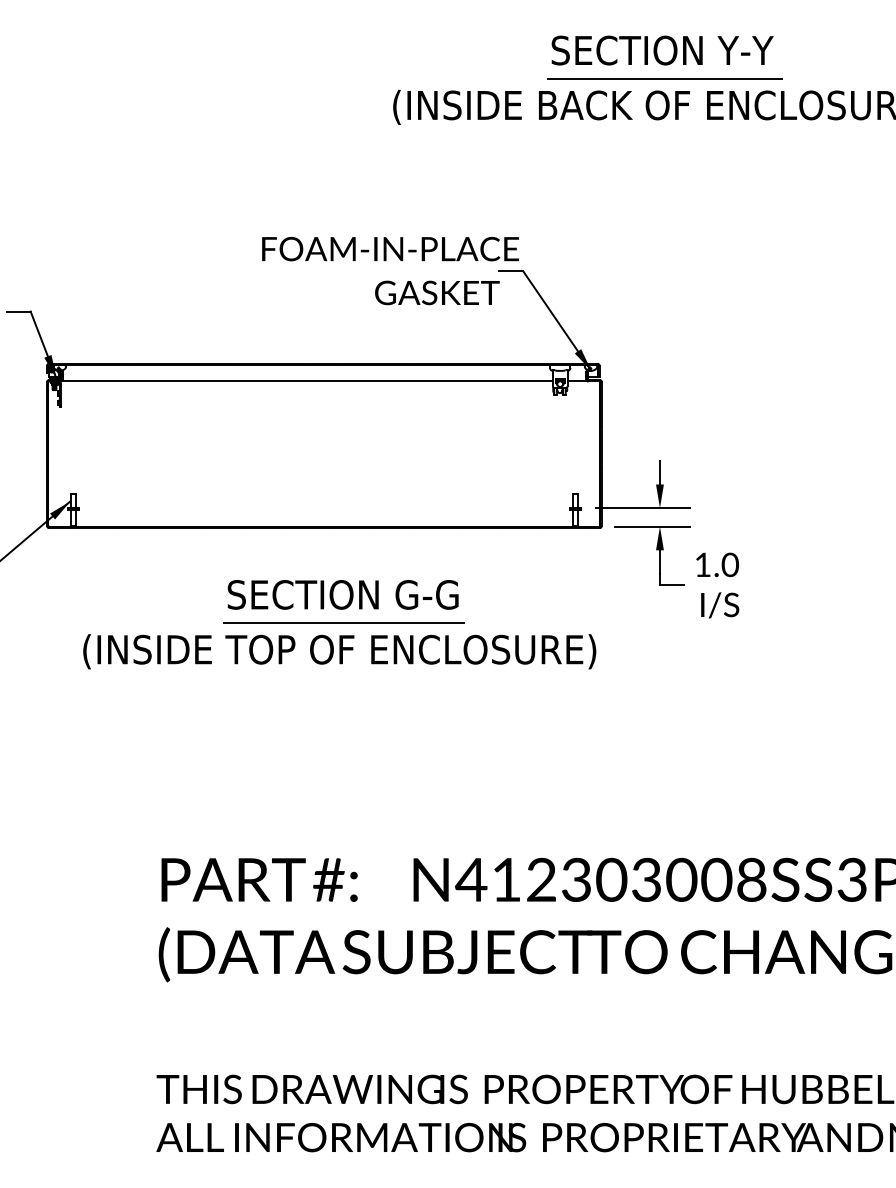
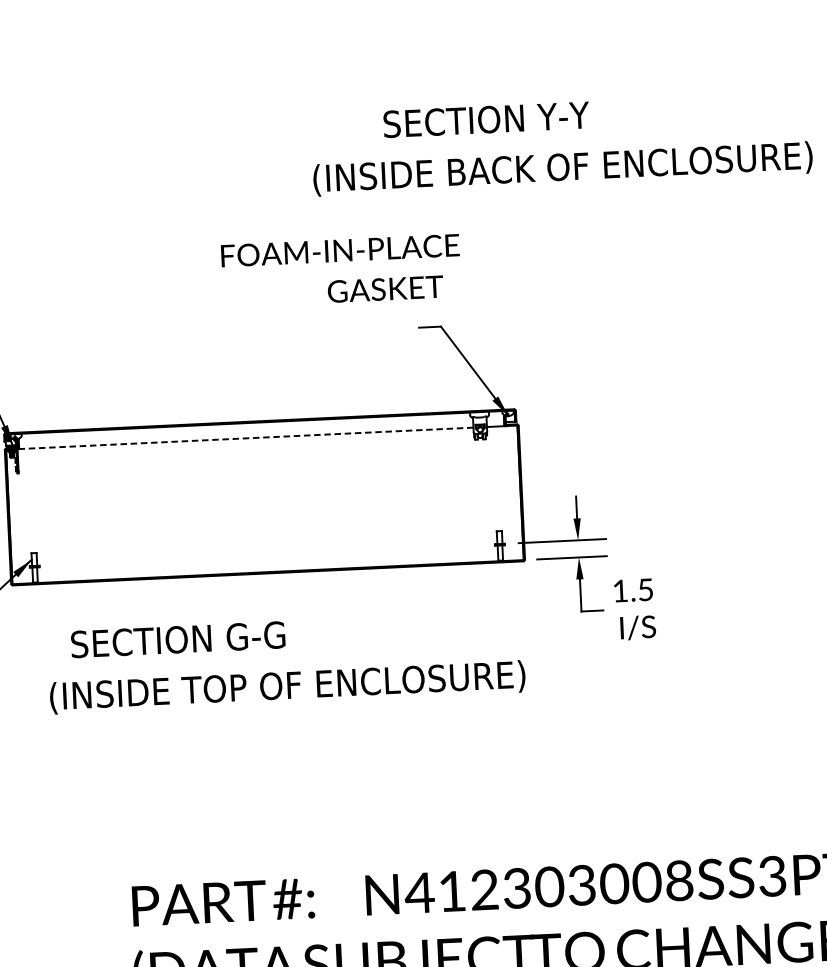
text: (662, 50) -> (486, 119), moved
line: (664, 79) -> (563, 143), removed
text: (390, 270) -> (341, 270), moved
line: (306, 381) -> (245, 438), solid -> dashed
text: (730, 564) -> (645, 589), 1.0 -> 1.5
text: (342, 594) -> (177, 639), moved
line: (343, 622) -> (289, 660), removed

